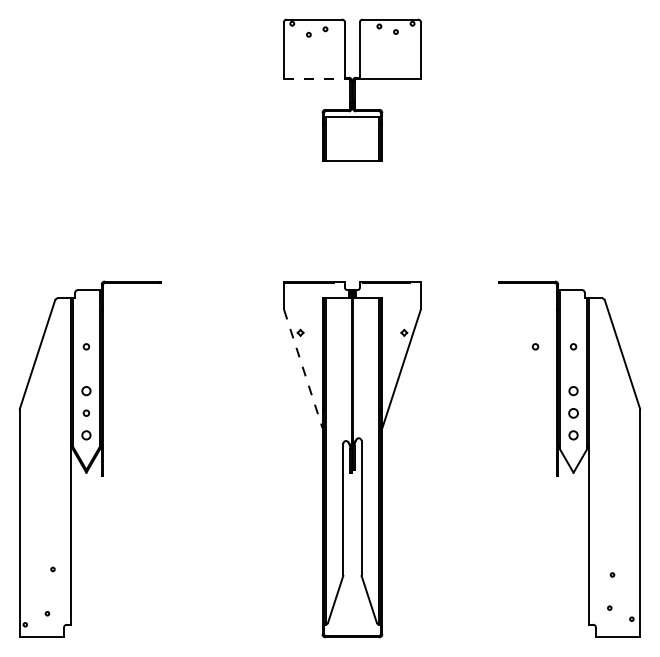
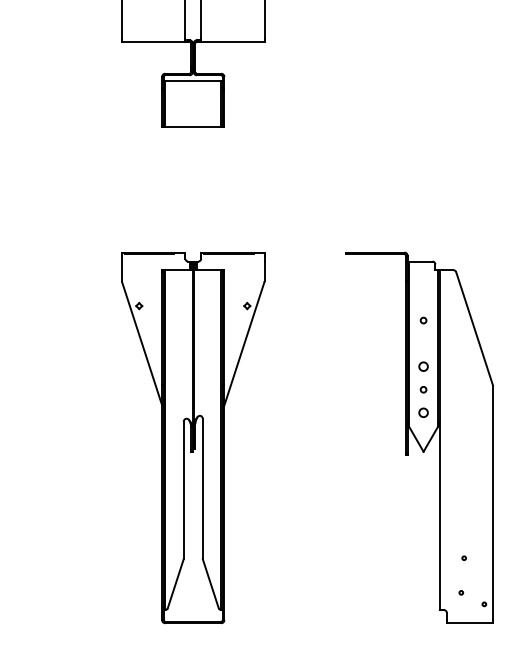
line: (314, 79) -> (153, 42), dashed -> solid
circle: (535, 346) -> (383, 320), removed
line: (303, 369) -> (142, 344), dashed -> solid
circle: (573, 412) -> (423, 389), size x0.62

